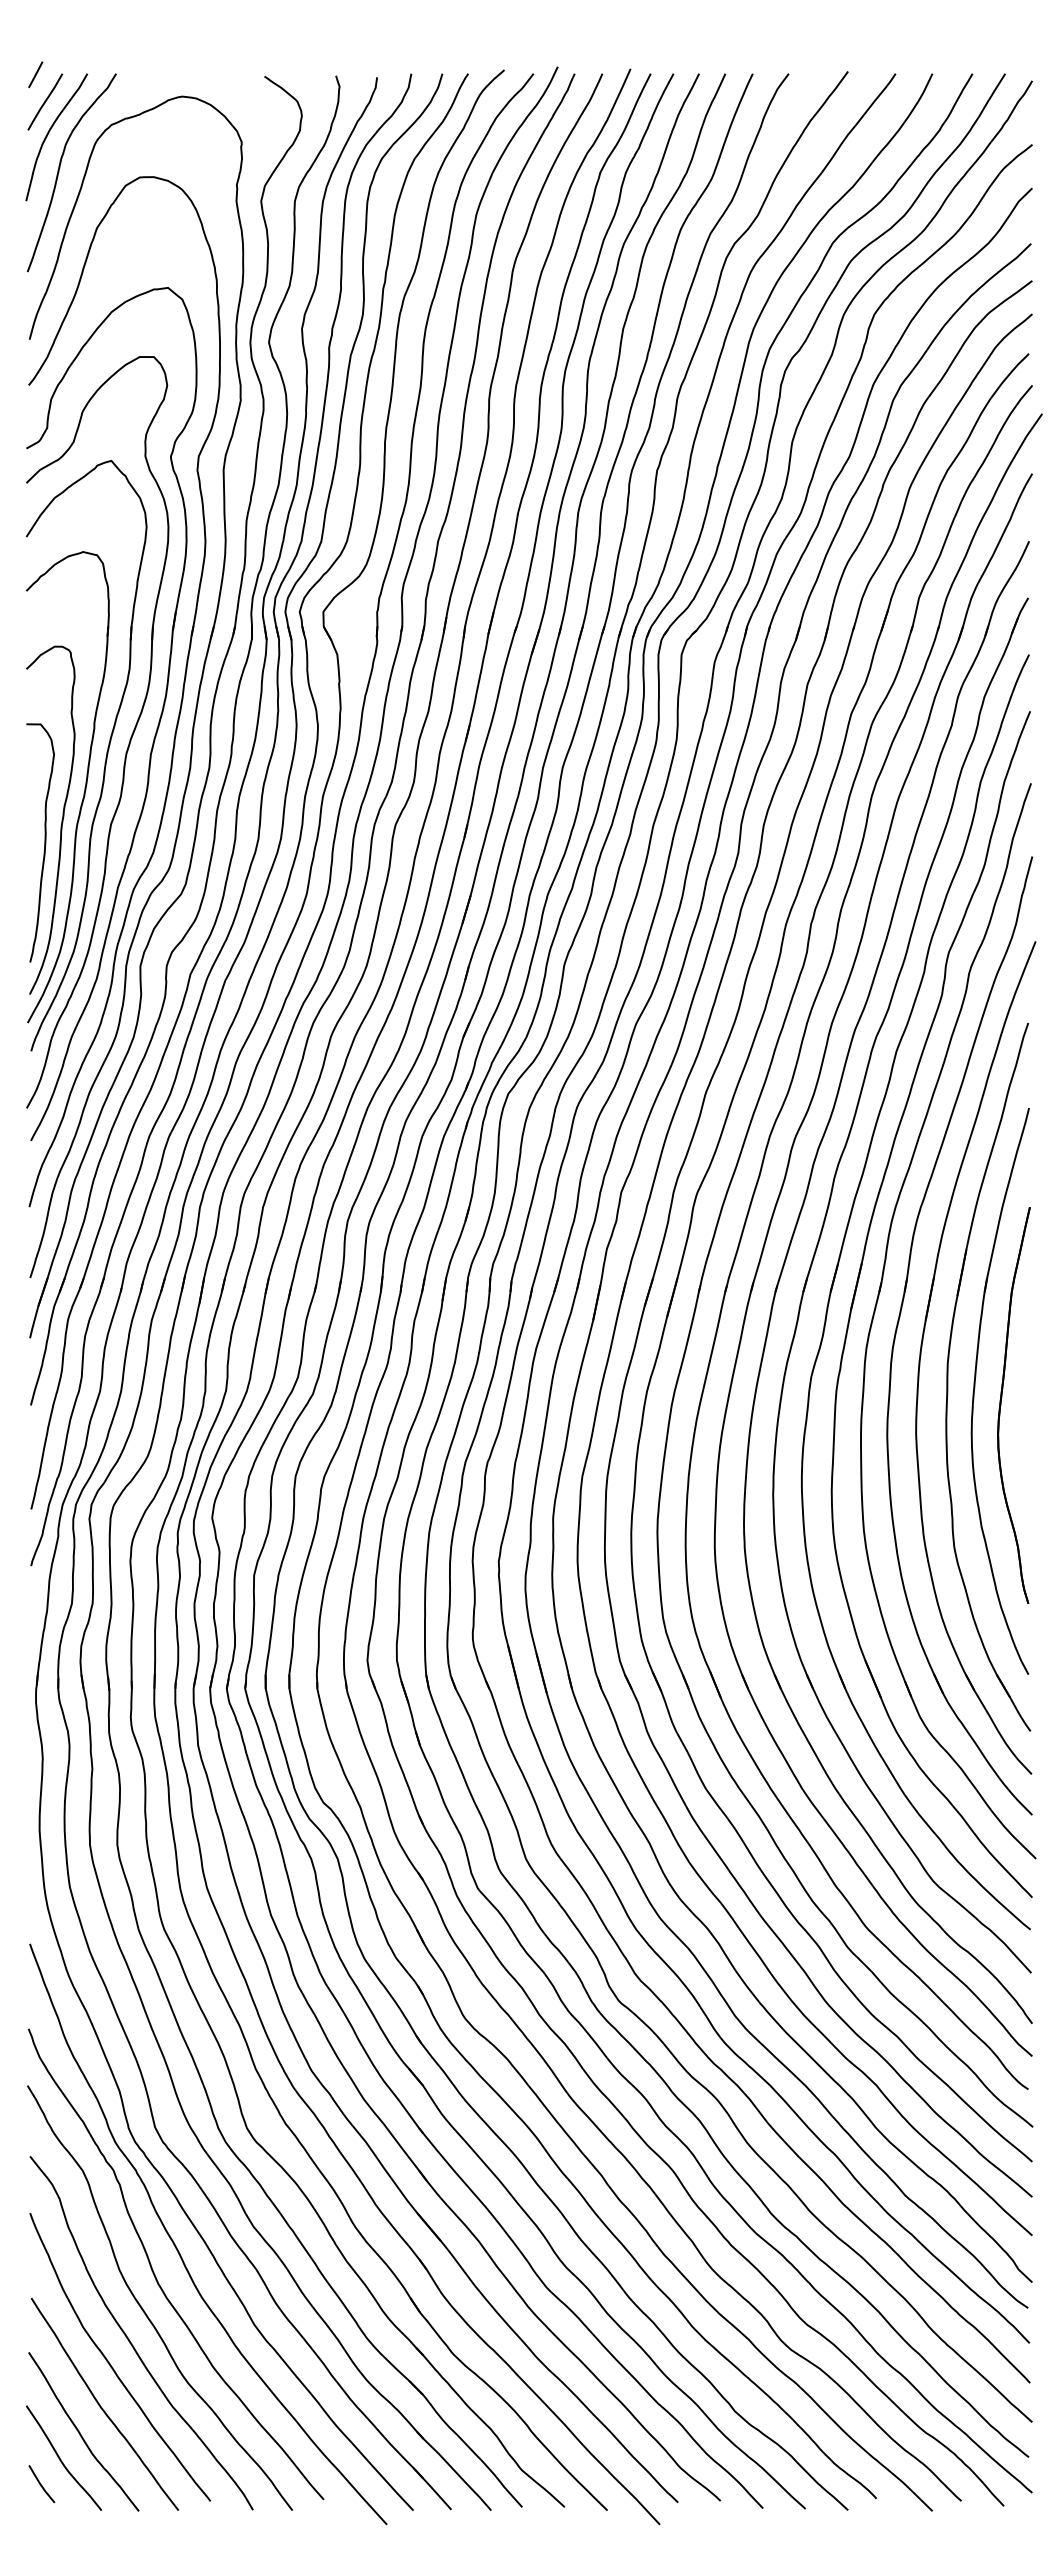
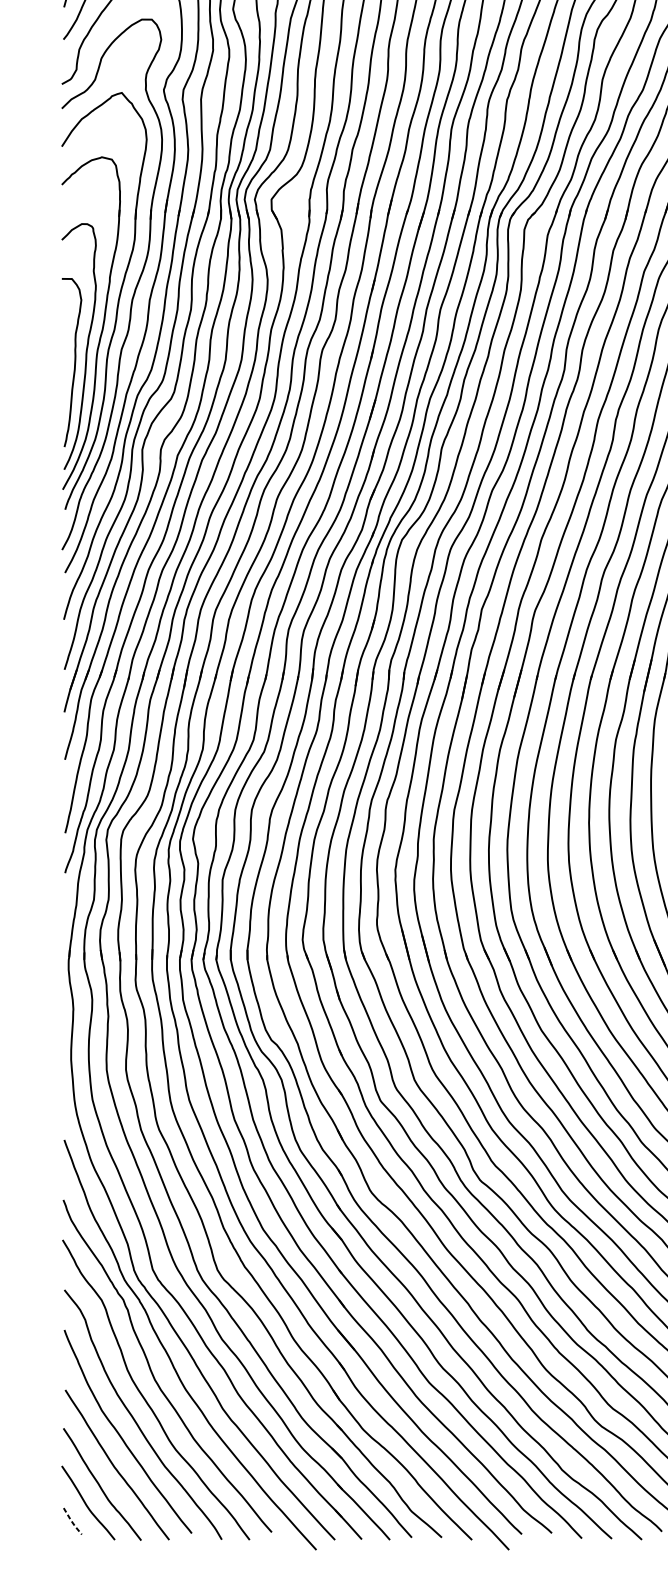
line: (41, 2485) -> (72, 1522), solid -> dashed

